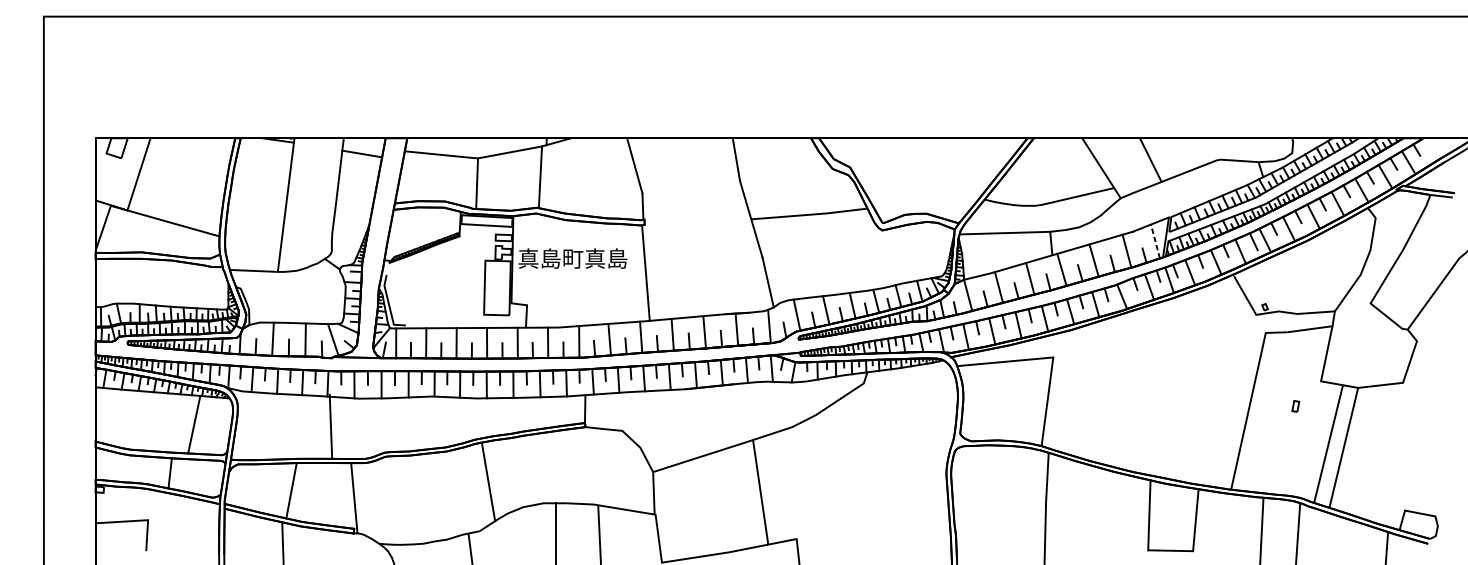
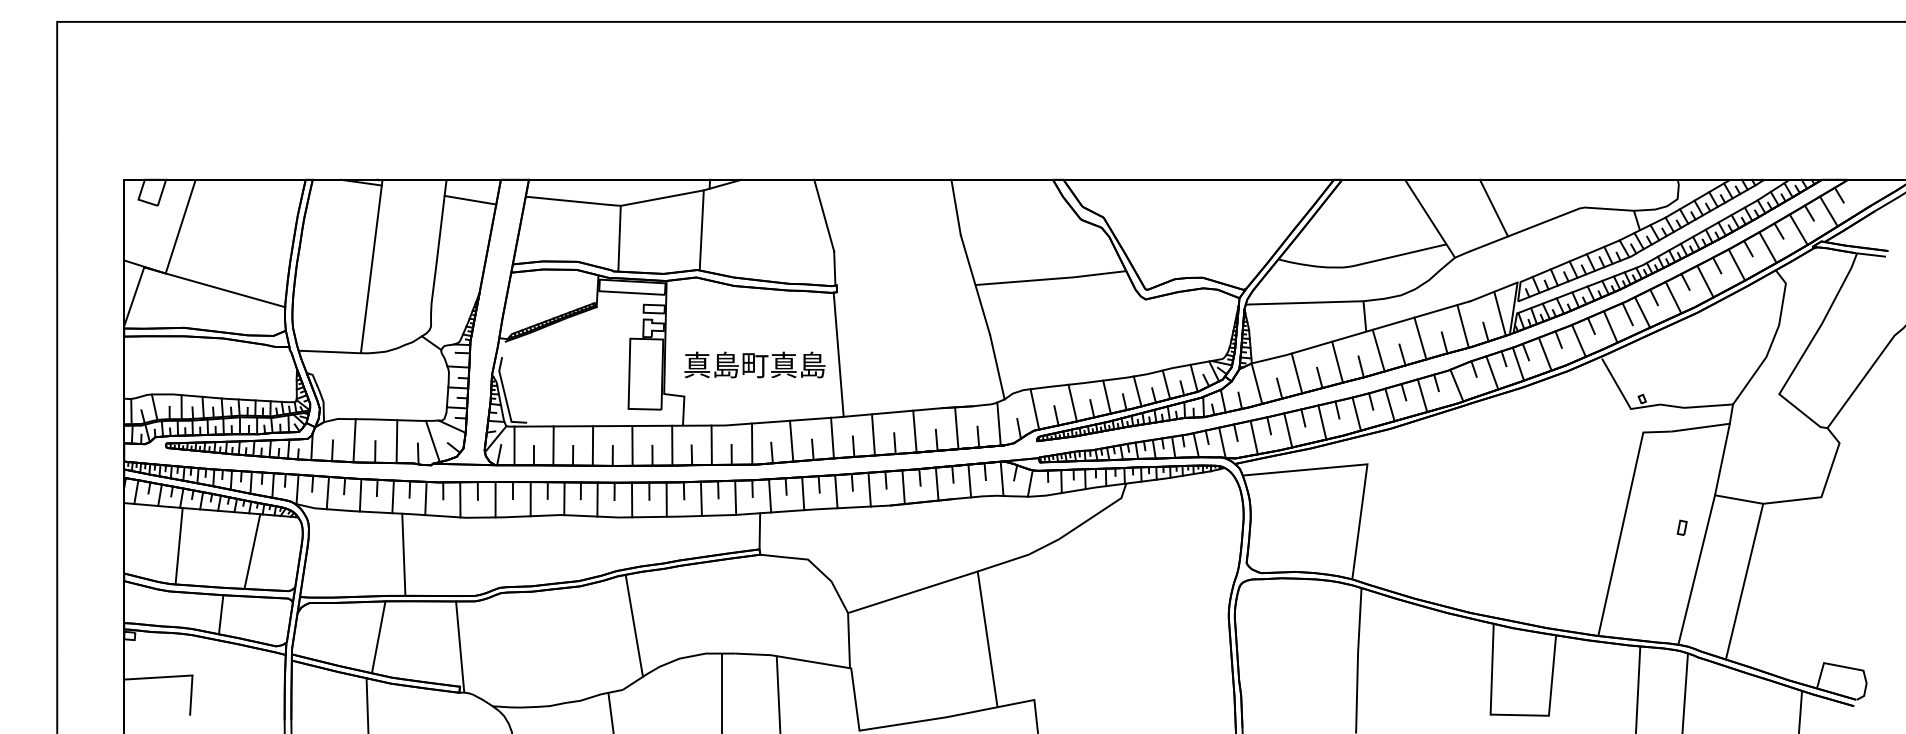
line: (1155, 241) -> (1500, 313), dashed -> solid
text: (572, 258) -> (754, 364), moved
line: (137, 420) -> (178, 546), added
line: (330, 426) -> (403, 554), moved
line: (1328, 443) -> (1696, 569), moved

